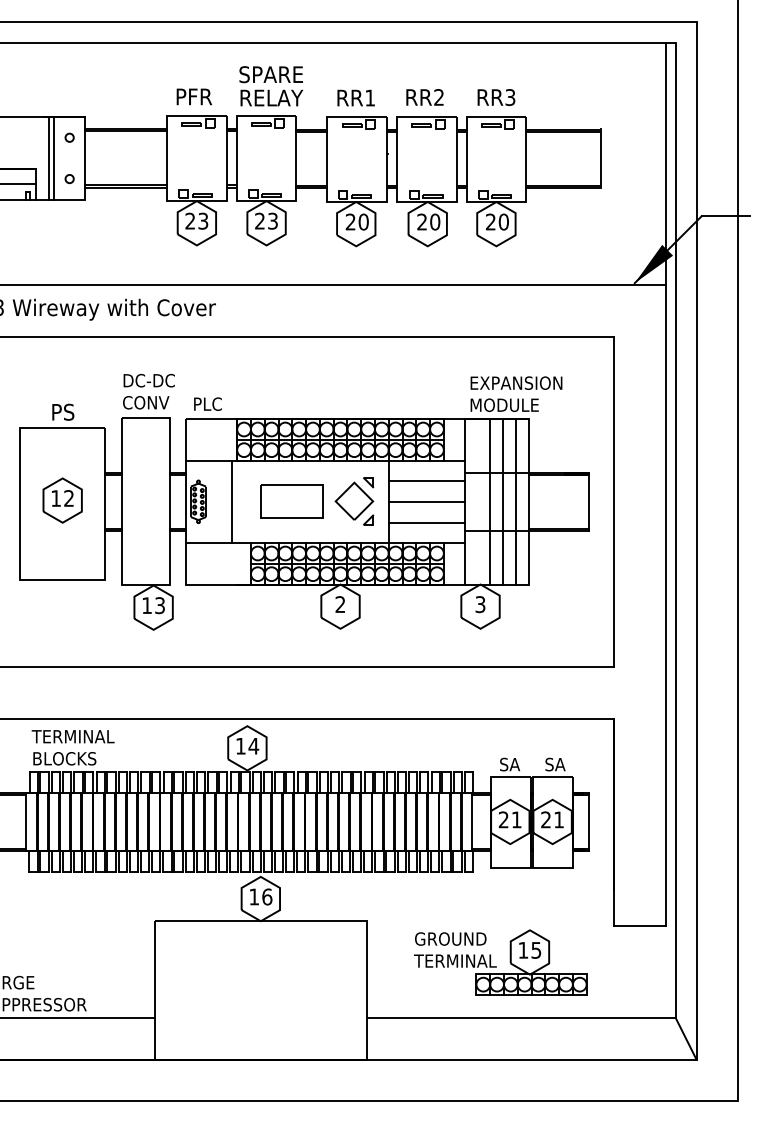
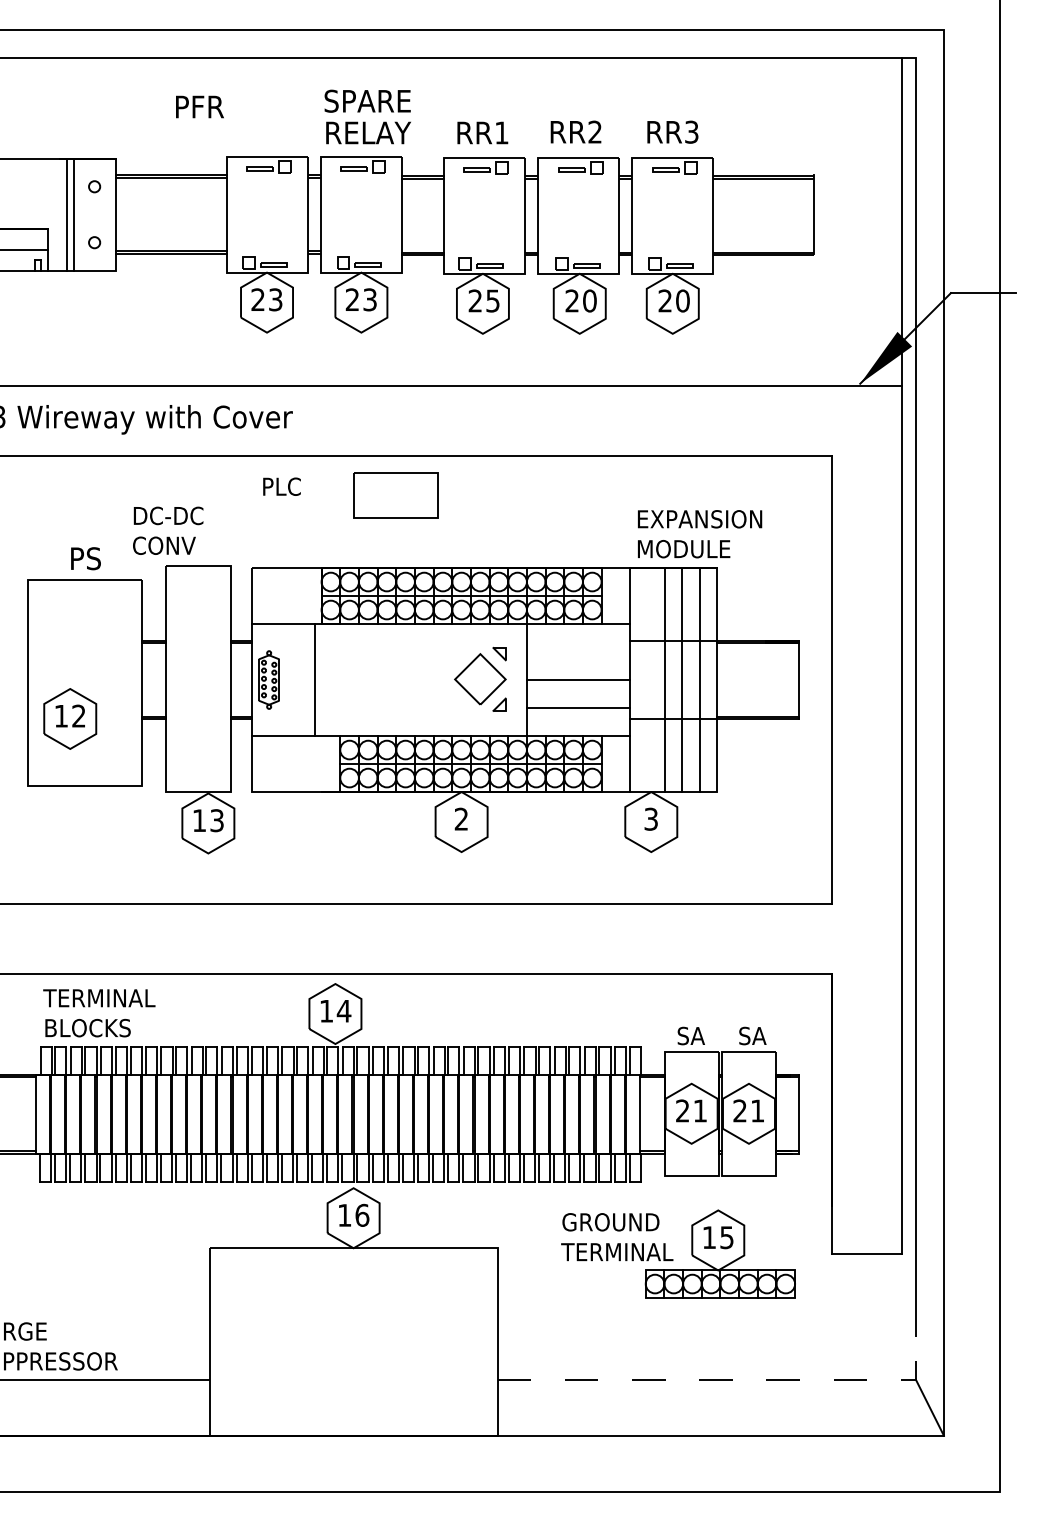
text: (193, 96) -> (198, 106), moved
text: (363, 221) -> (492, 300), 20 -> 25
text: (148, 391) -> (167, 530), moved
text: (207, 403) -> (281, 485), moved
line: (426, 481) -> (578, 652), removed
part: (62, 500) -> (69, 718), moved
part: (291, 501) -> (395, 495), moved
part: (500, 962) -> (678, 1254), moved
line: (537, 1018) -> (728, 1380), solid -> dashed

